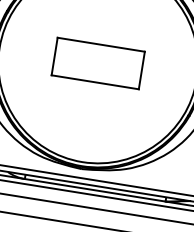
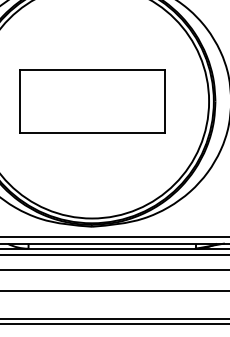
part: (97, 63) -> (91, 101), size x1.4

